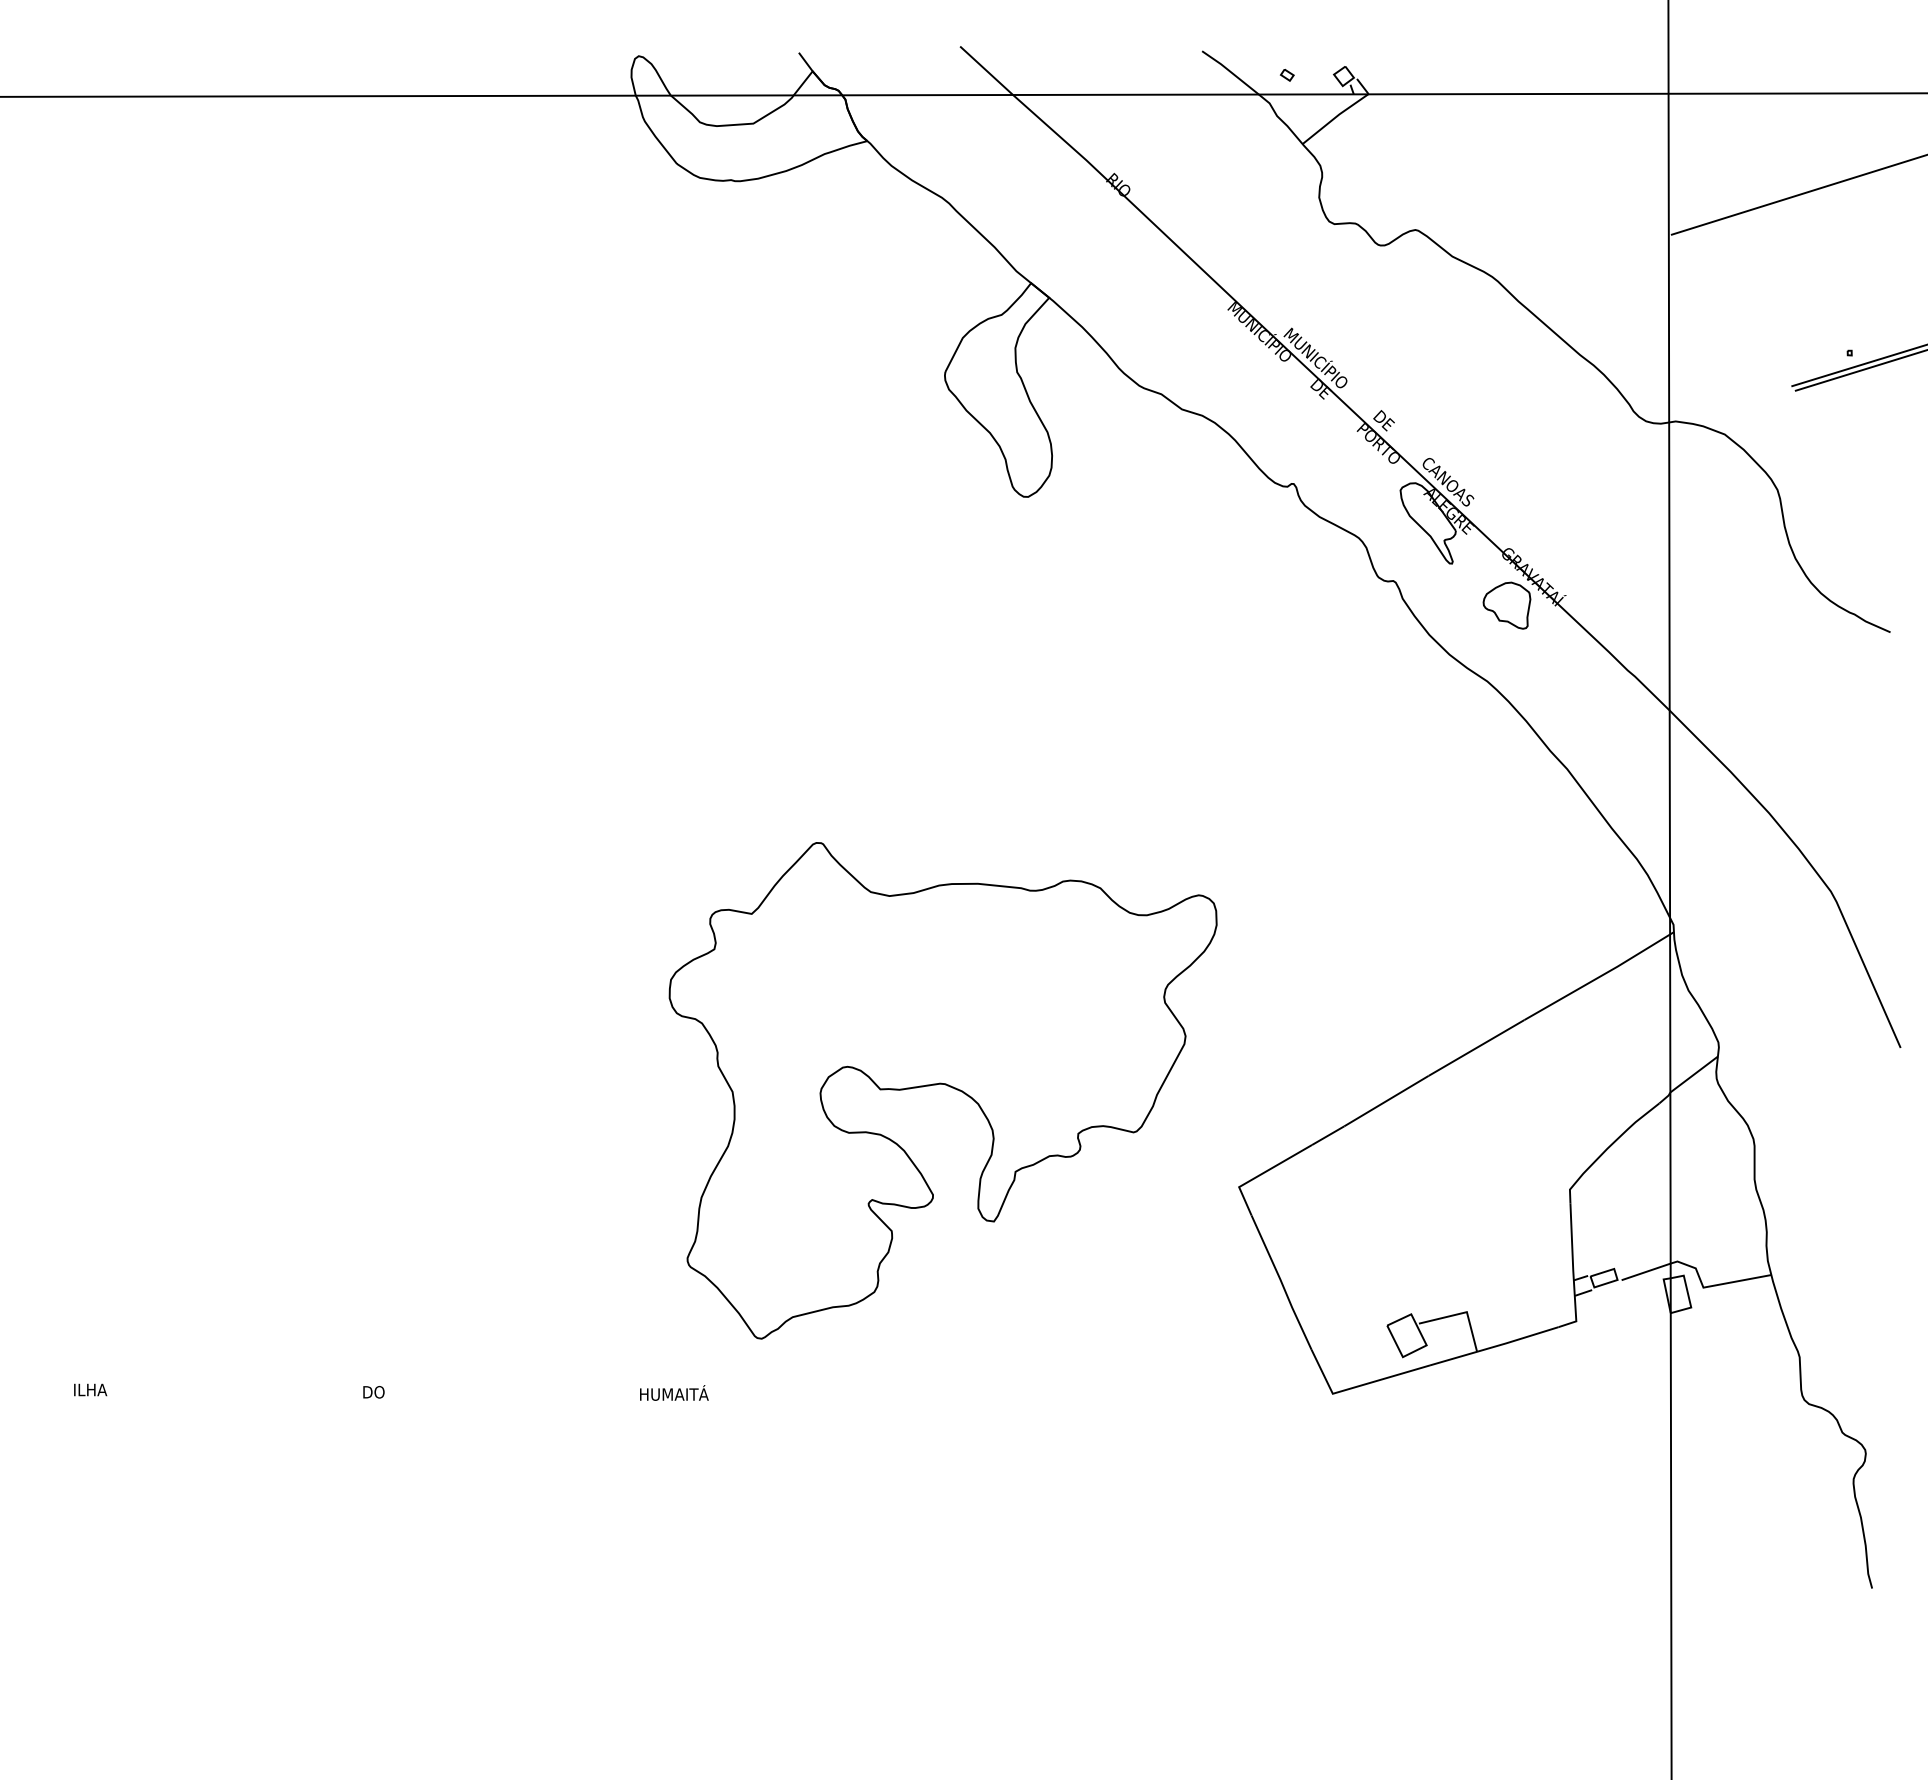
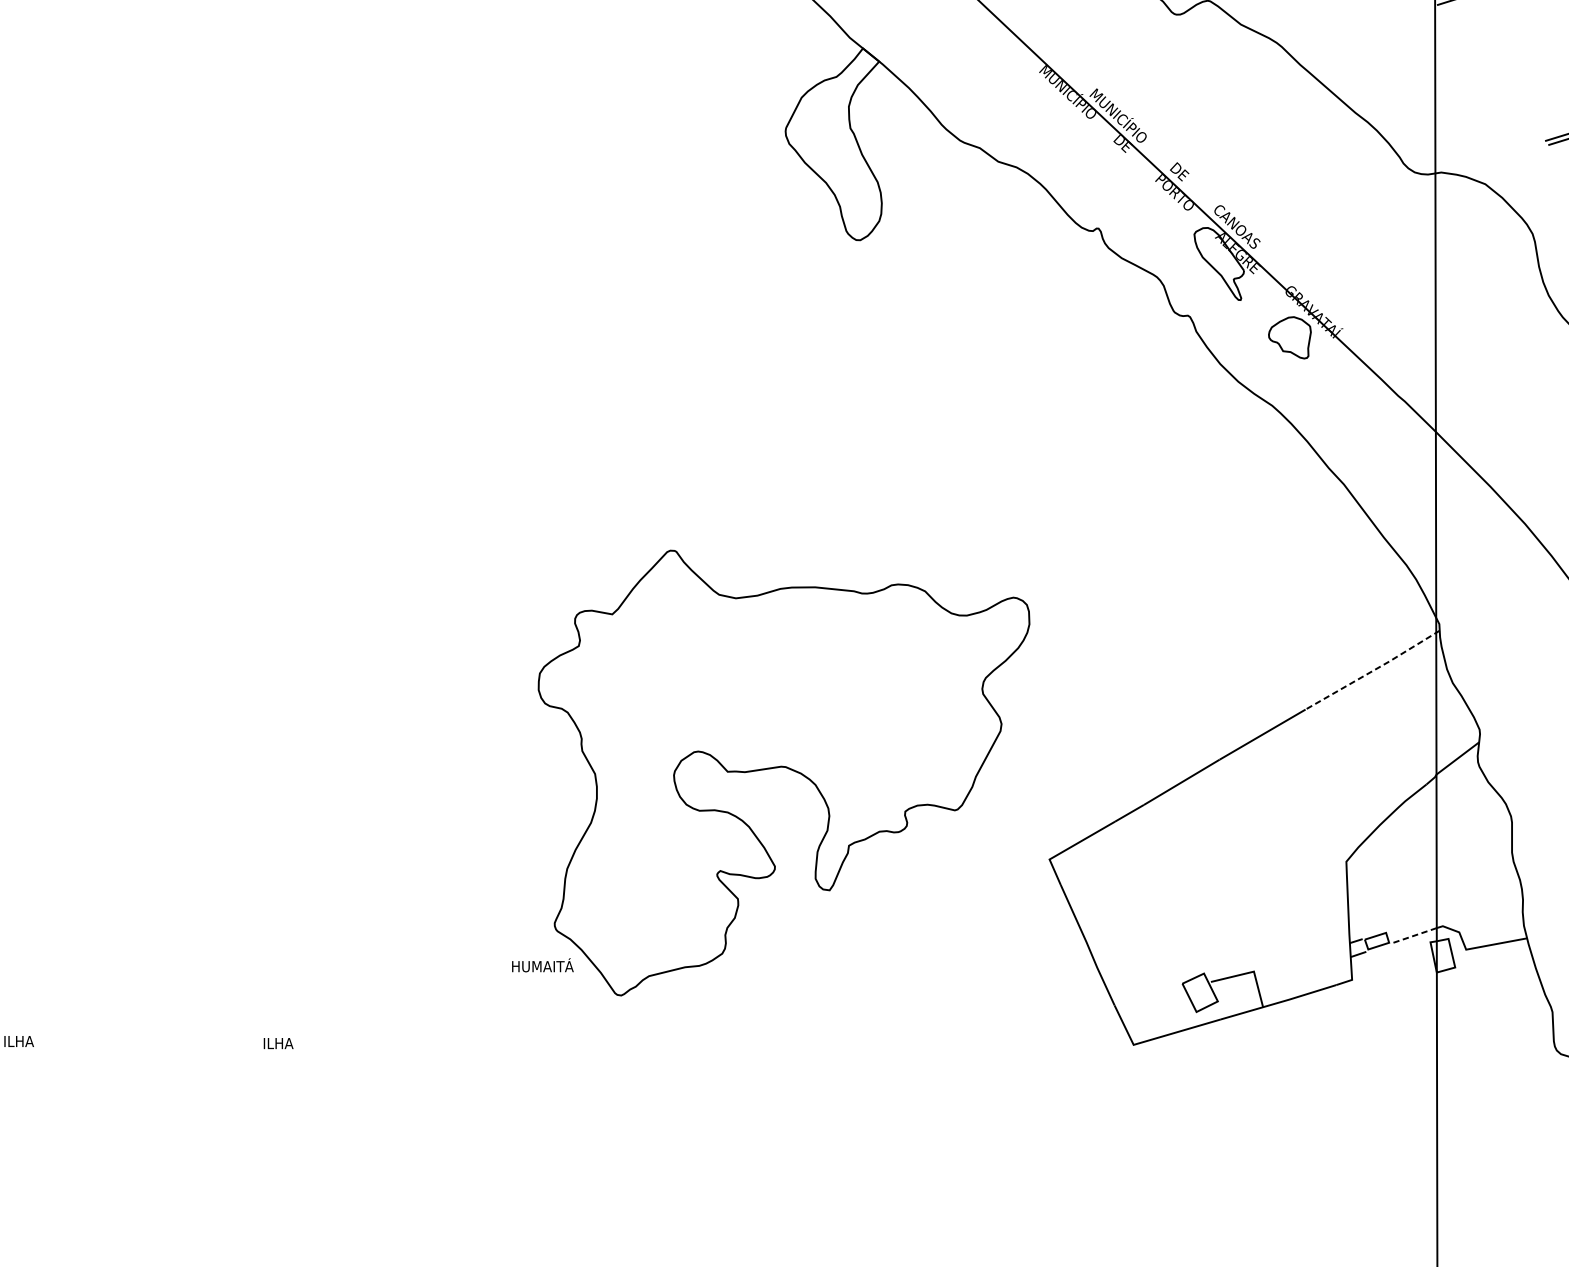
line: (1600, 976) -> (1373, 670), solid -> dashed
line: (1646, 1271) -> (1415, 935), solid -> dashed
text: (380, 1392) -> (279, 1043), DO -> ILHA
text: (674, 1392) -> (543, 964), moved

